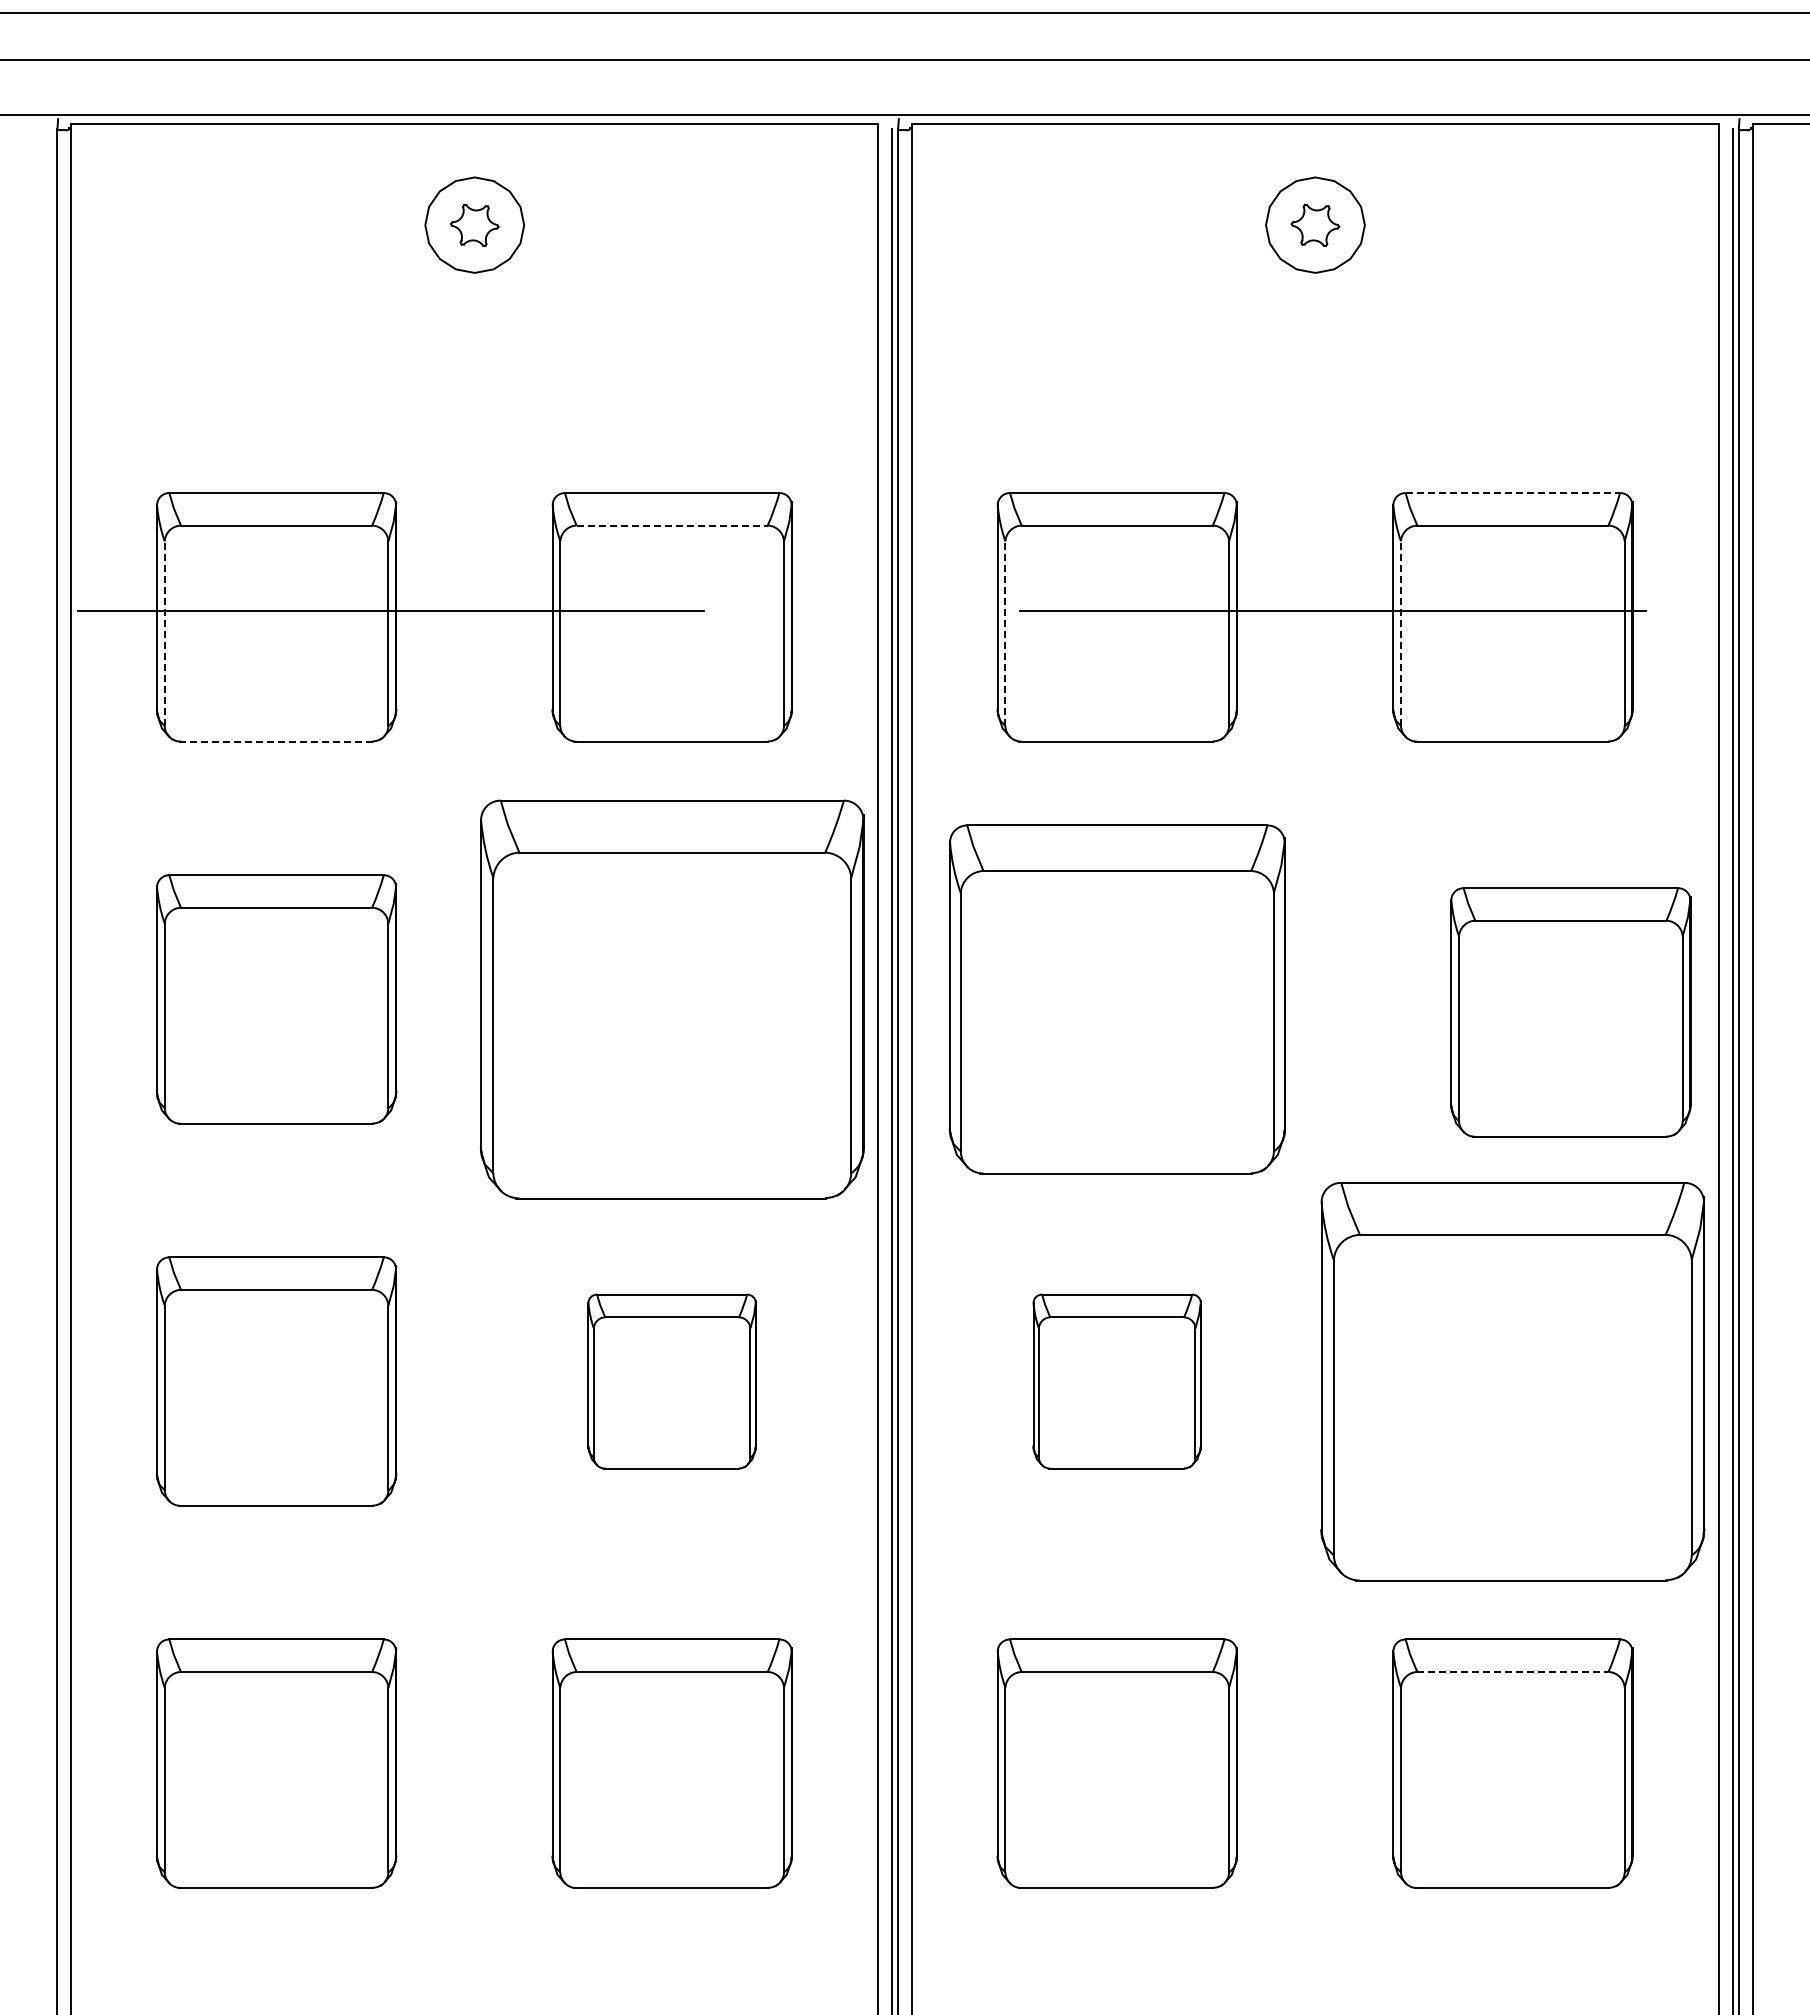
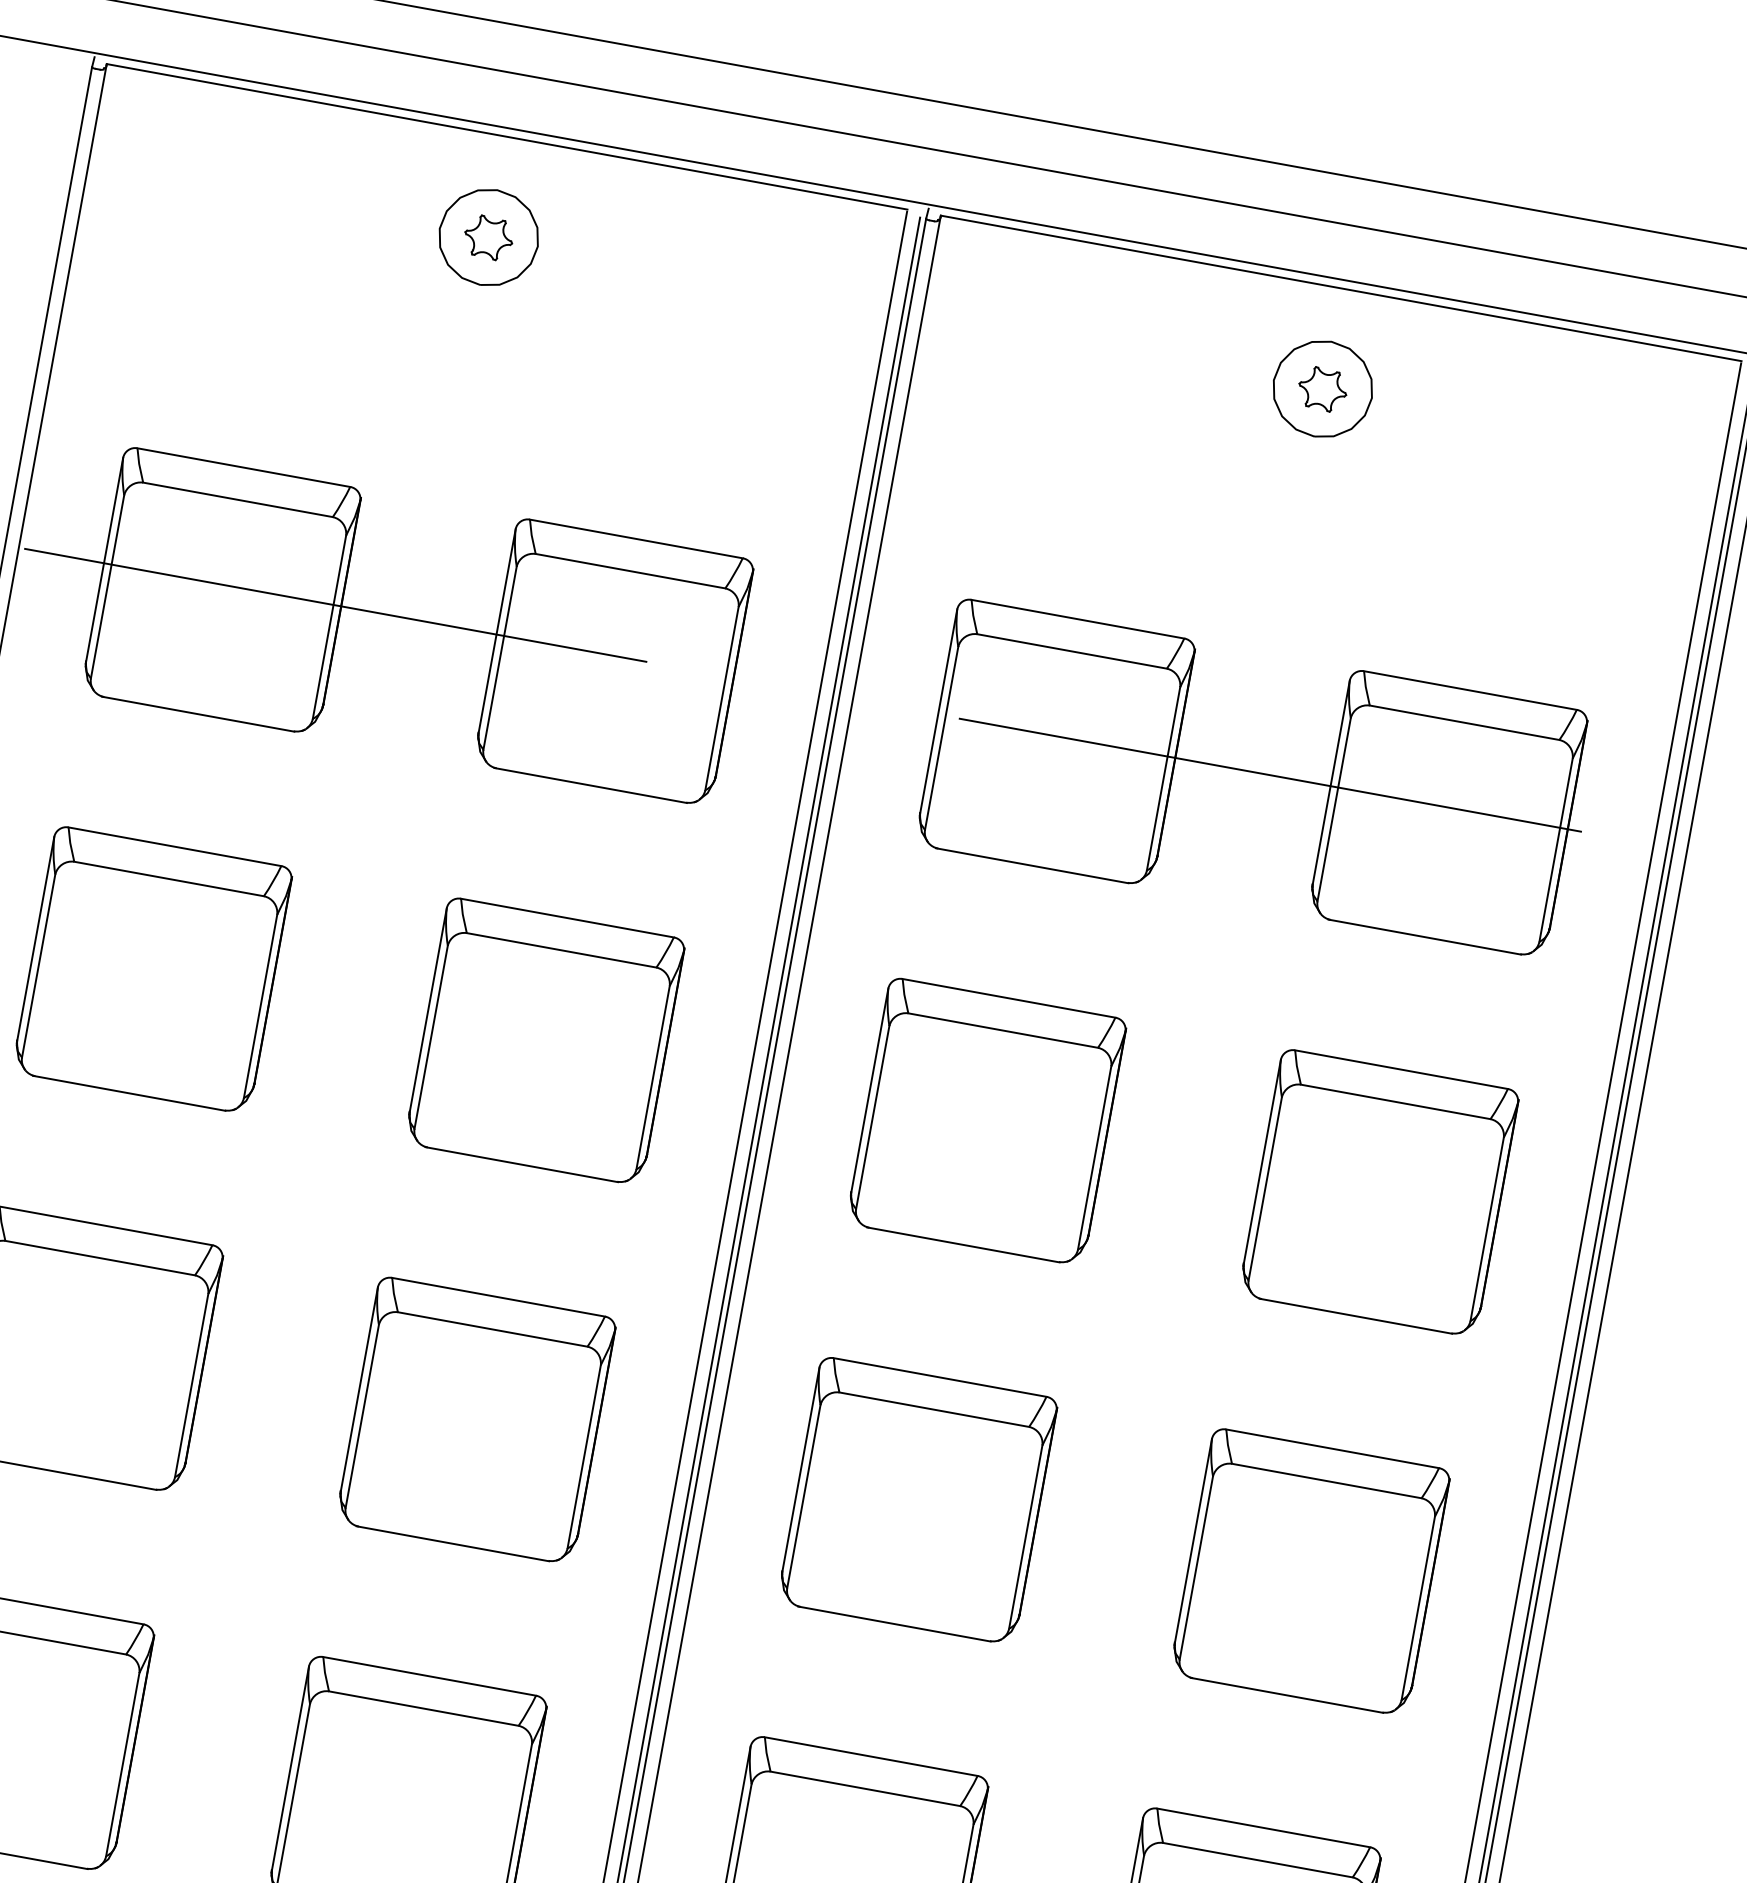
line: (1513, 493) -> (1471, 691), dashed -> solid
line: (672, 525) -> (630, 571), dashed -> solid
line: (164, 633) -> (107, 586), dashed -> solid
line: (1005, 633) -> (941, 738), dashed -> solid
line: (1401, 633) -> (1334, 809), dashed -> solid
line: (276, 741) -> (199, 714), dashed -> solid
part: (671, 999) -> (544, 1041), size x0.62
part: (1116, 999) -> (985, 1121), size x0.71
part: (1570, 1012) -> (1378, 1192), moved
part: (671, 1381) -> (475, 1420), size x1.43
part: (1116, 1381) -> (917, 1500), size x1.43
part: (1512, 1381) -> (1309, 1571), size x0.62
line: (1512, 1671) -> (1257, 1859), dashed -> solid

